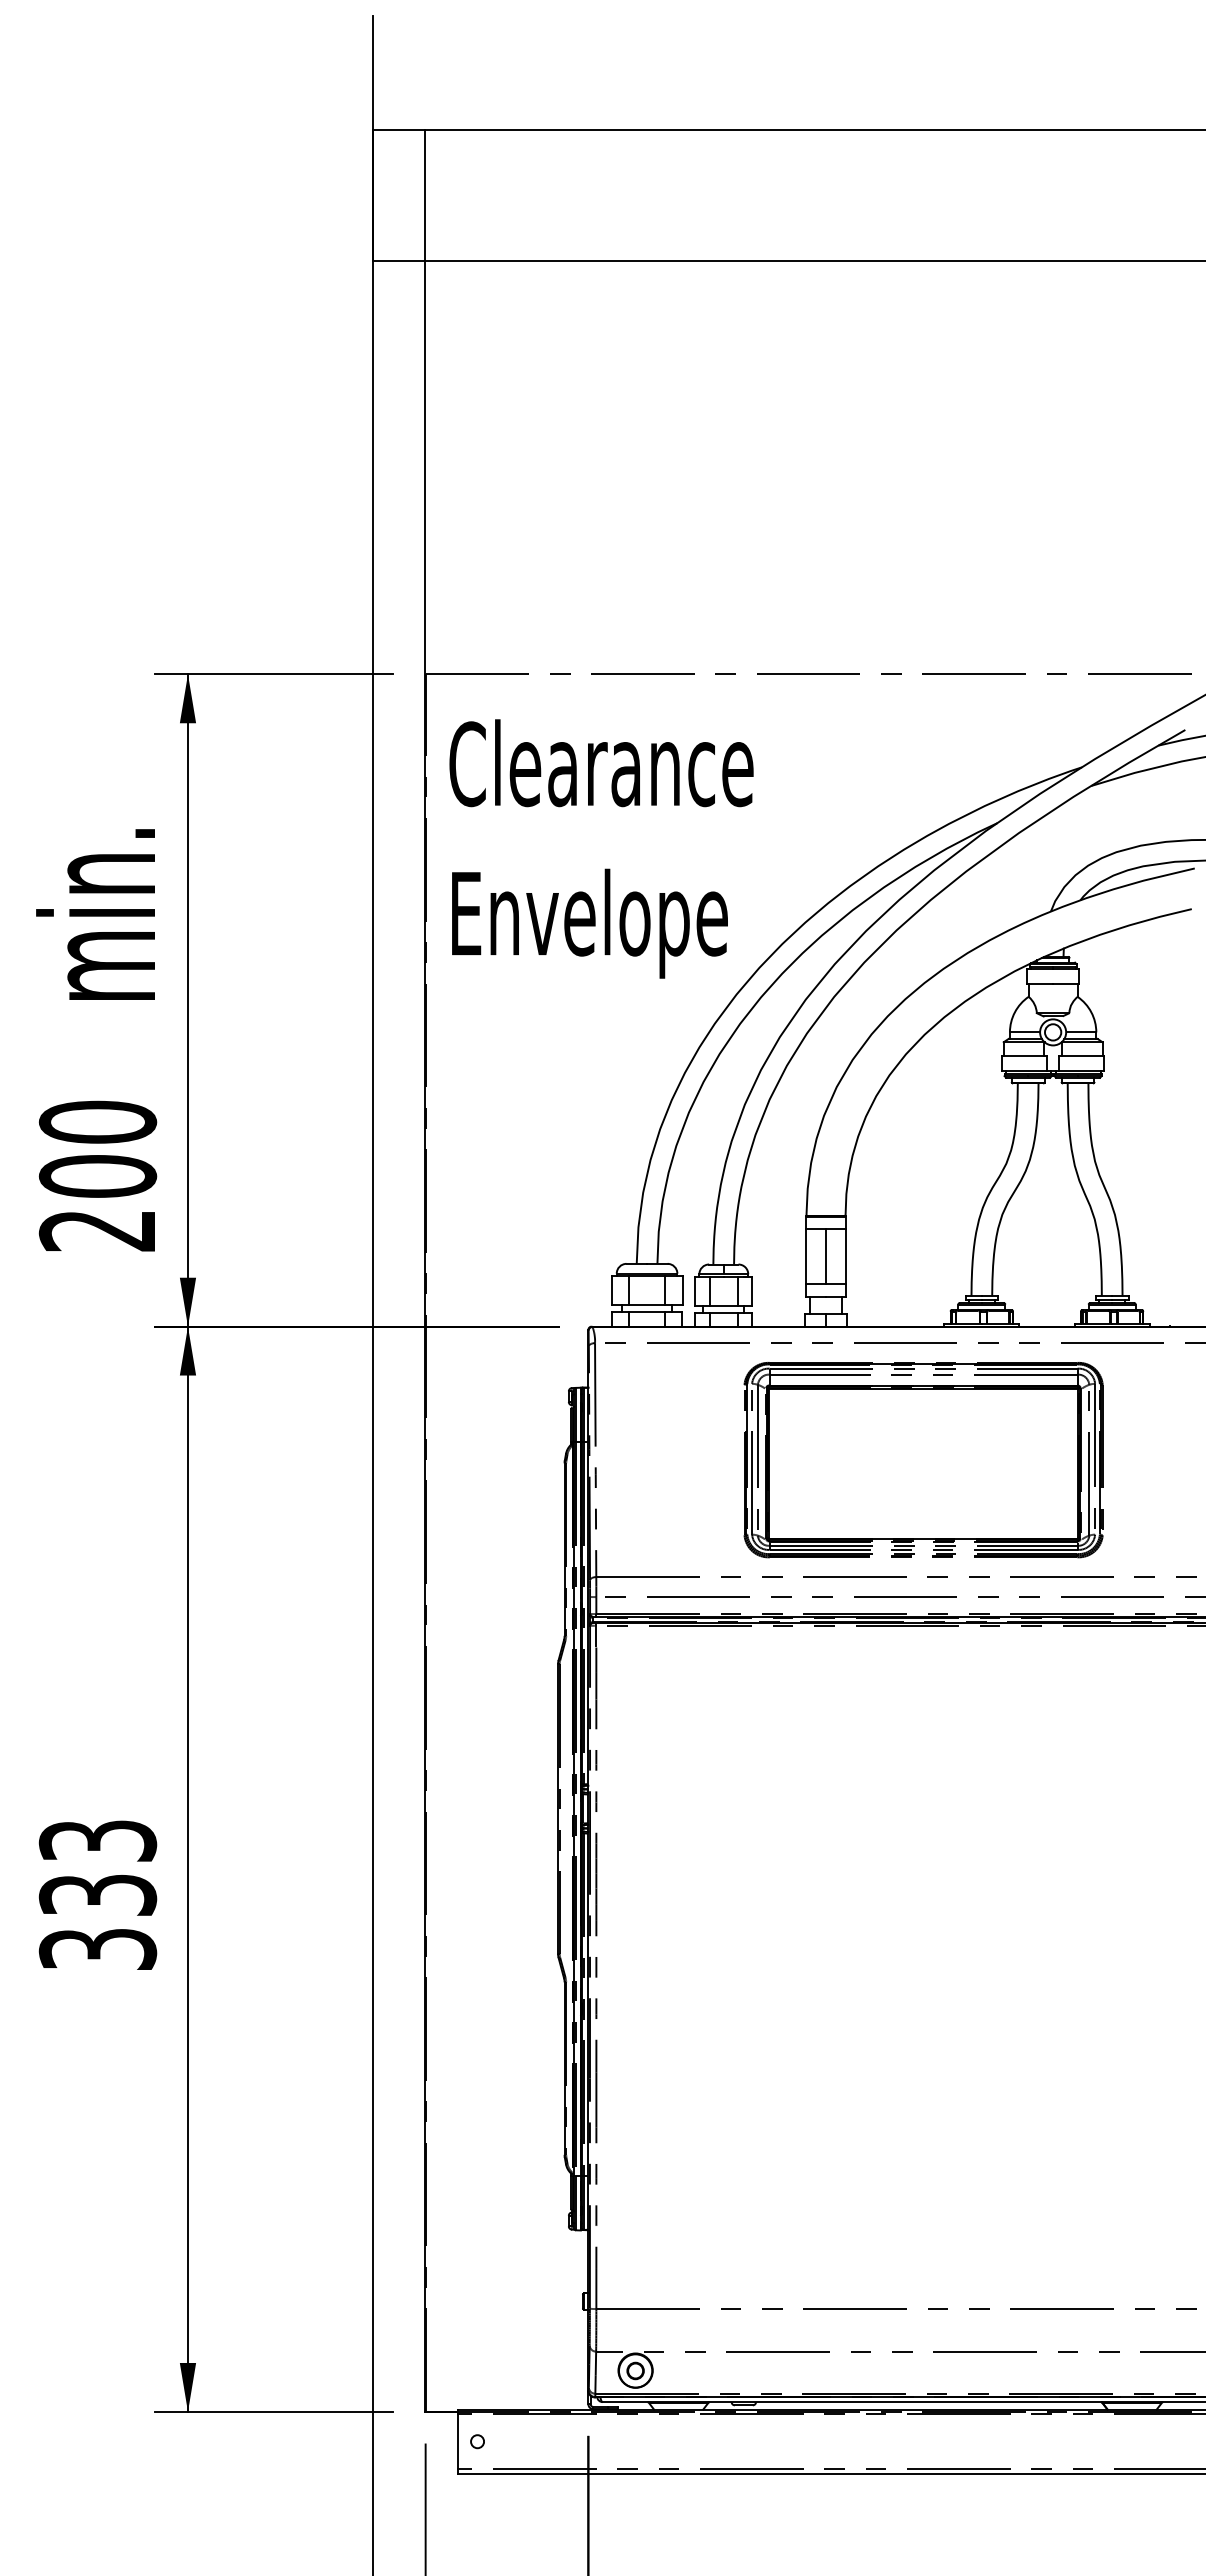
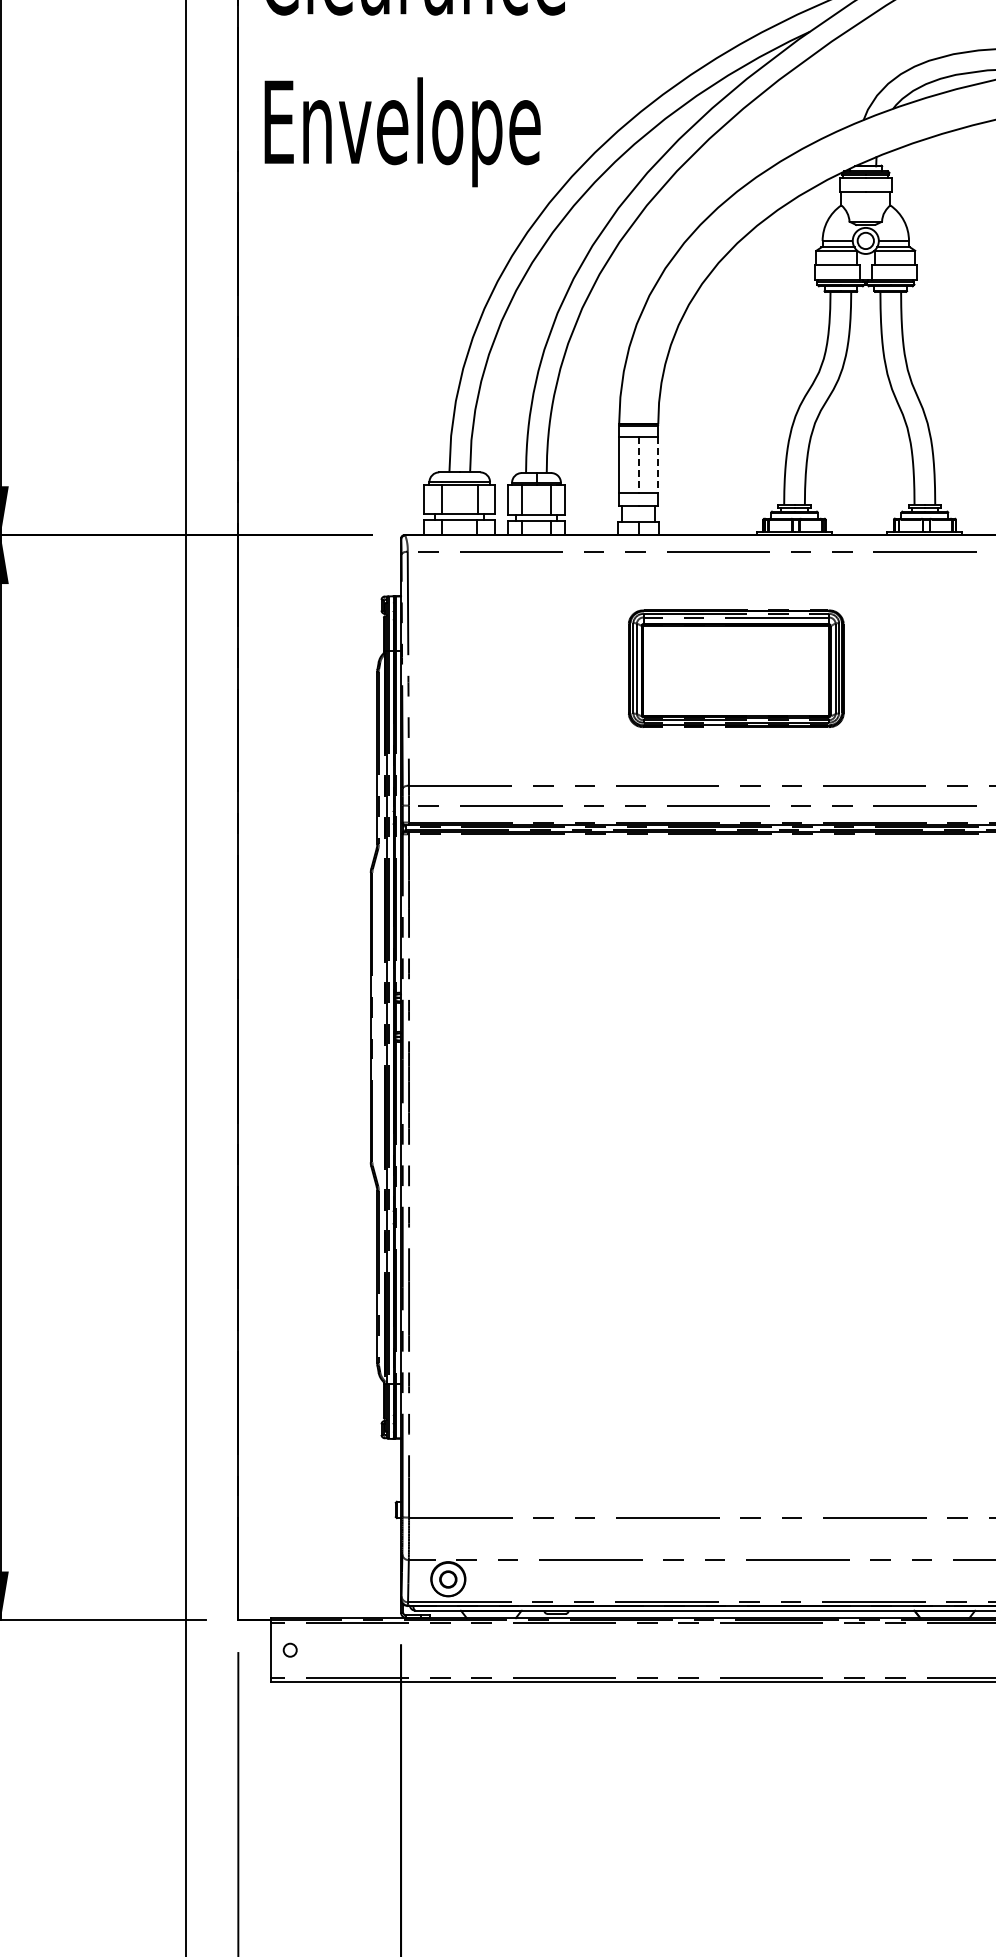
line: (826, 1256) -> (639, 465), solid -> dashed
line: (845, 1256) -> (658, 465), solid -> dashed
part: (923, 1460) -> (736, 669), size x0.6

